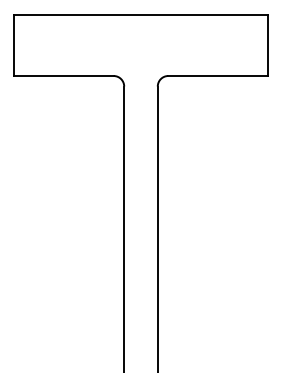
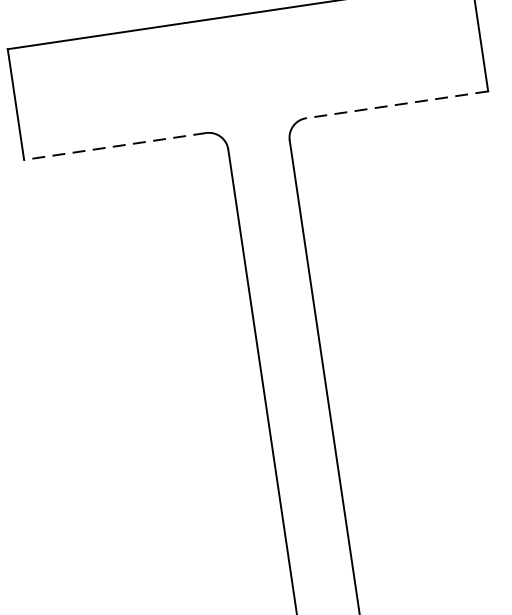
line: (63, 75) -> (114, 145), solid -> dashed
line: (218, 75) -> (397, 103), solid -> dashed

